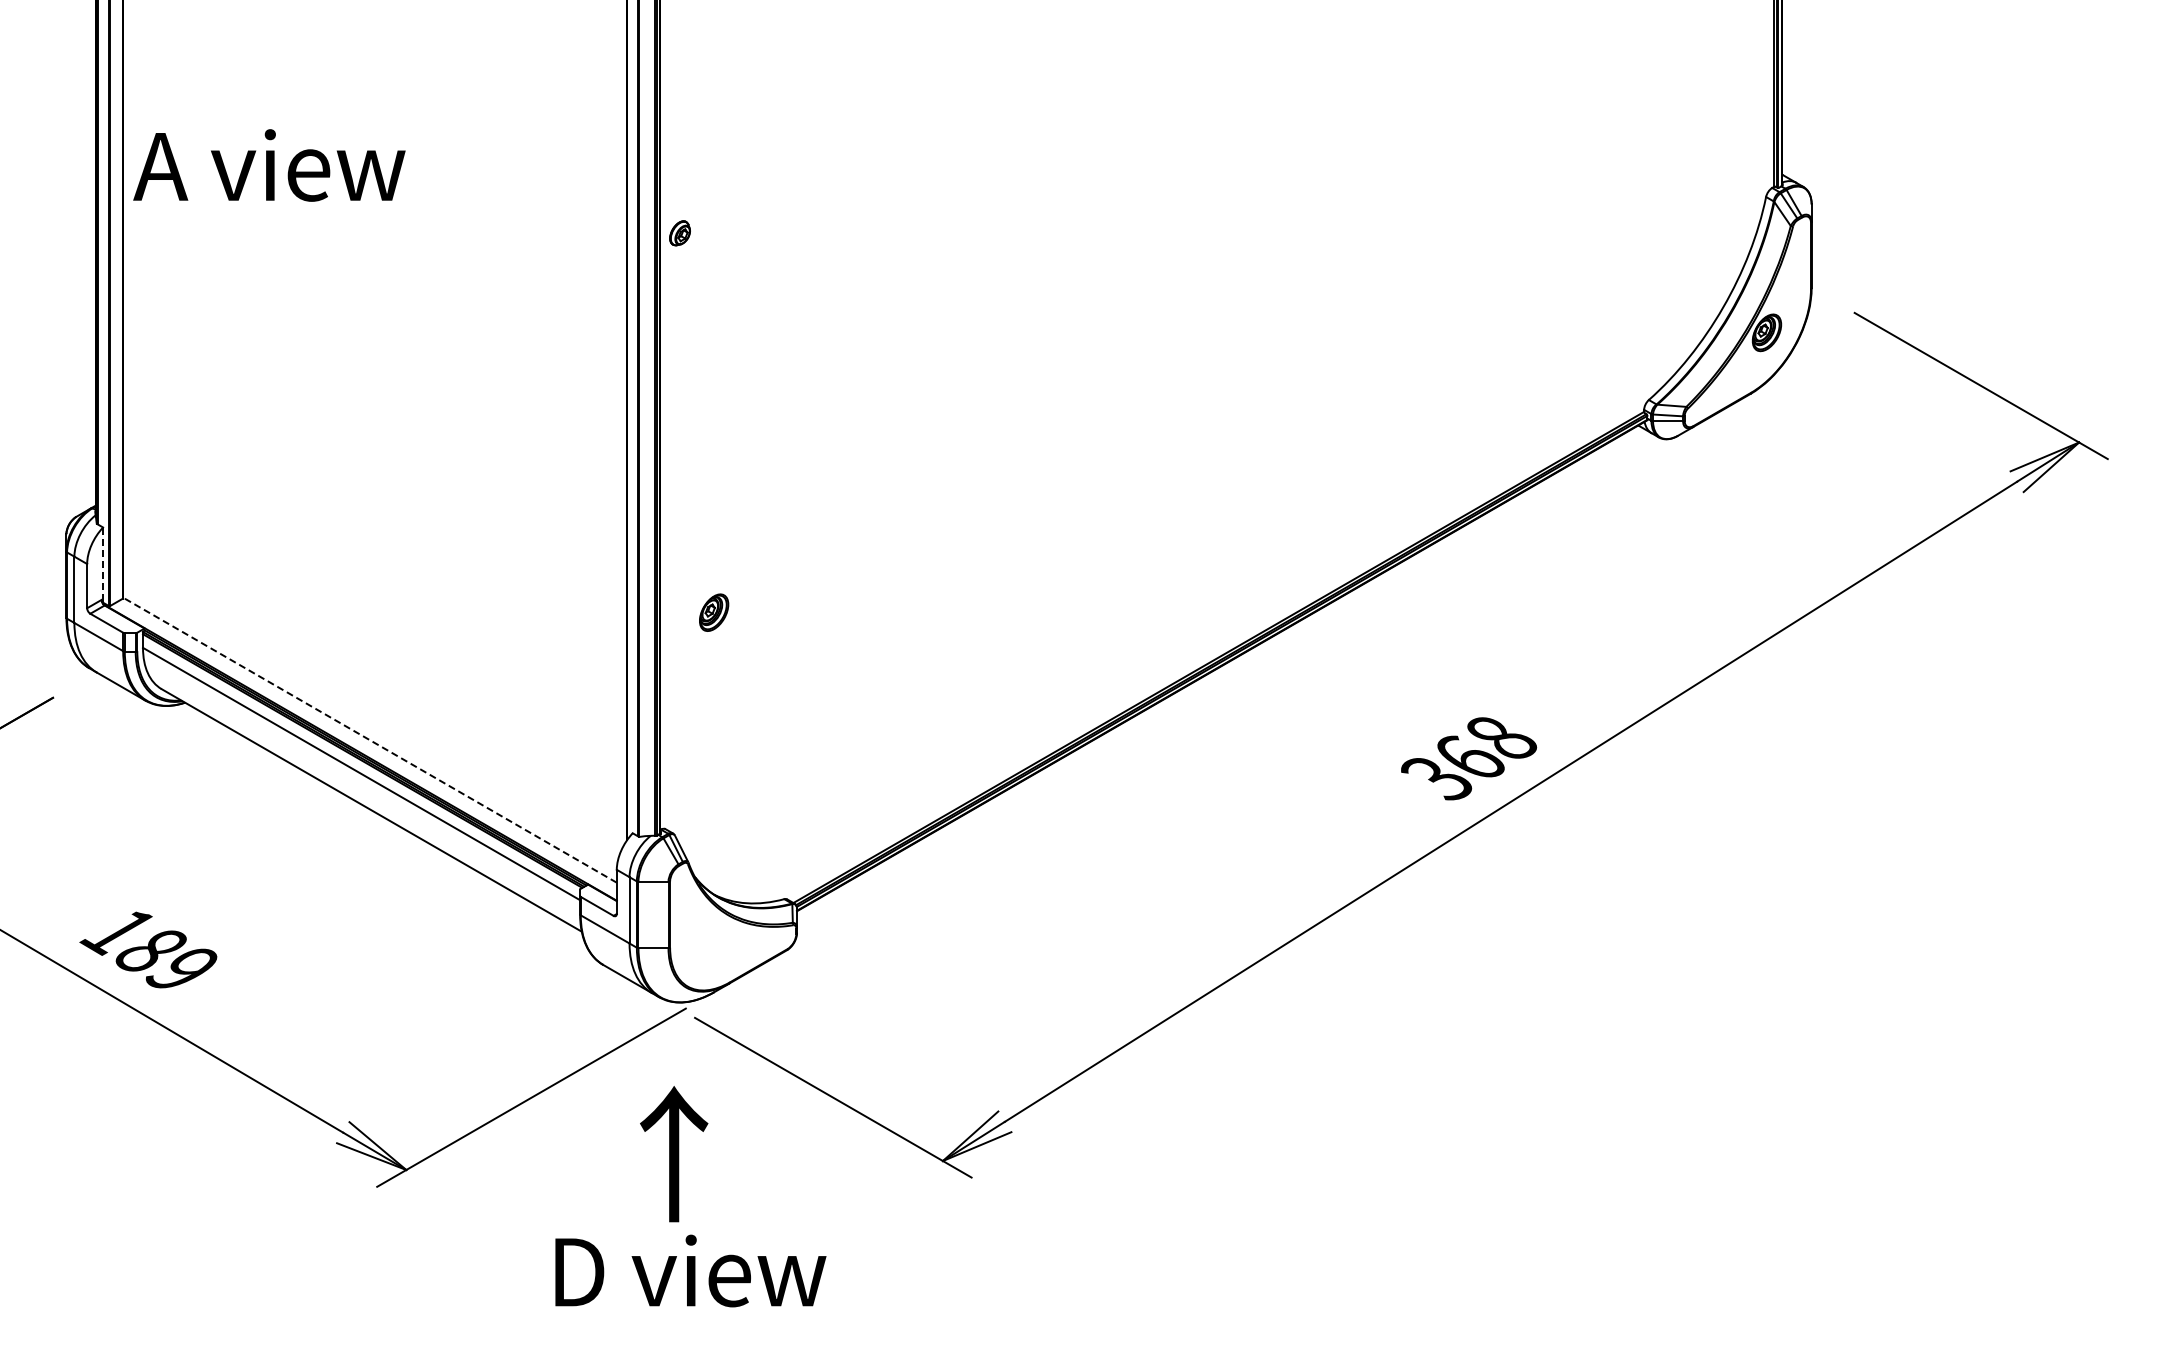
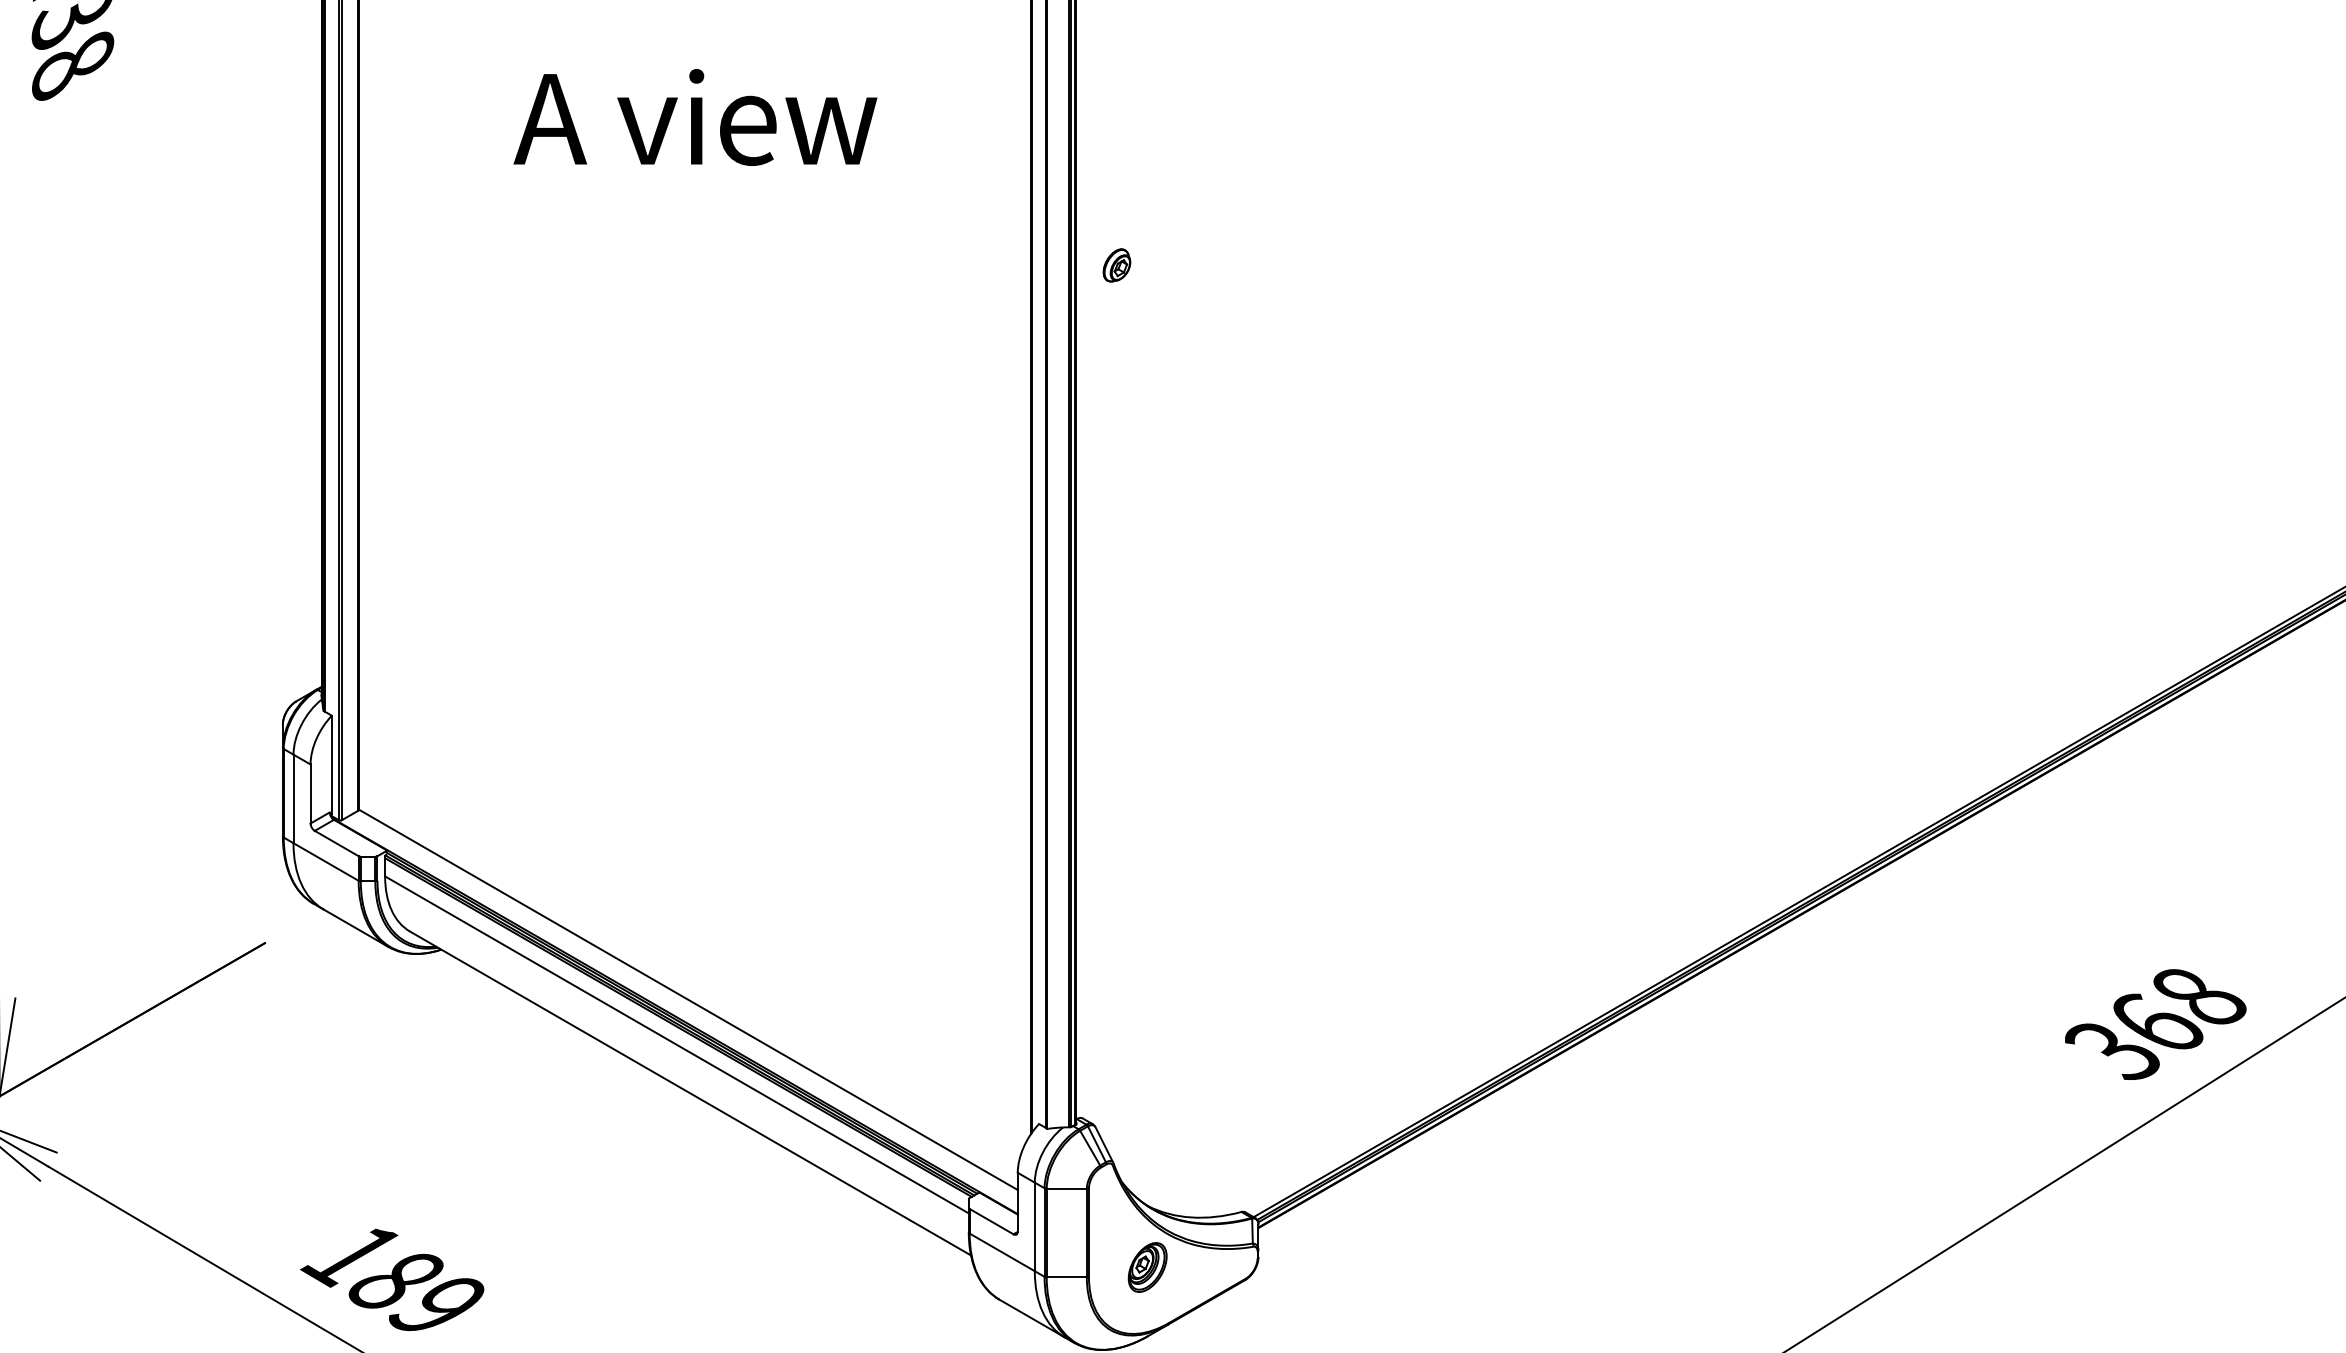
text: (269, 165) -> (695, 117), moved
part: (679, 233) -> (1116, 265), moved
line: (103, 564) -> (332, 765), dashed -> solid
part: (714, 612) -> (1148, 1267), moved
line: (370, 740) -> (688, 1000), dashed -> solid

